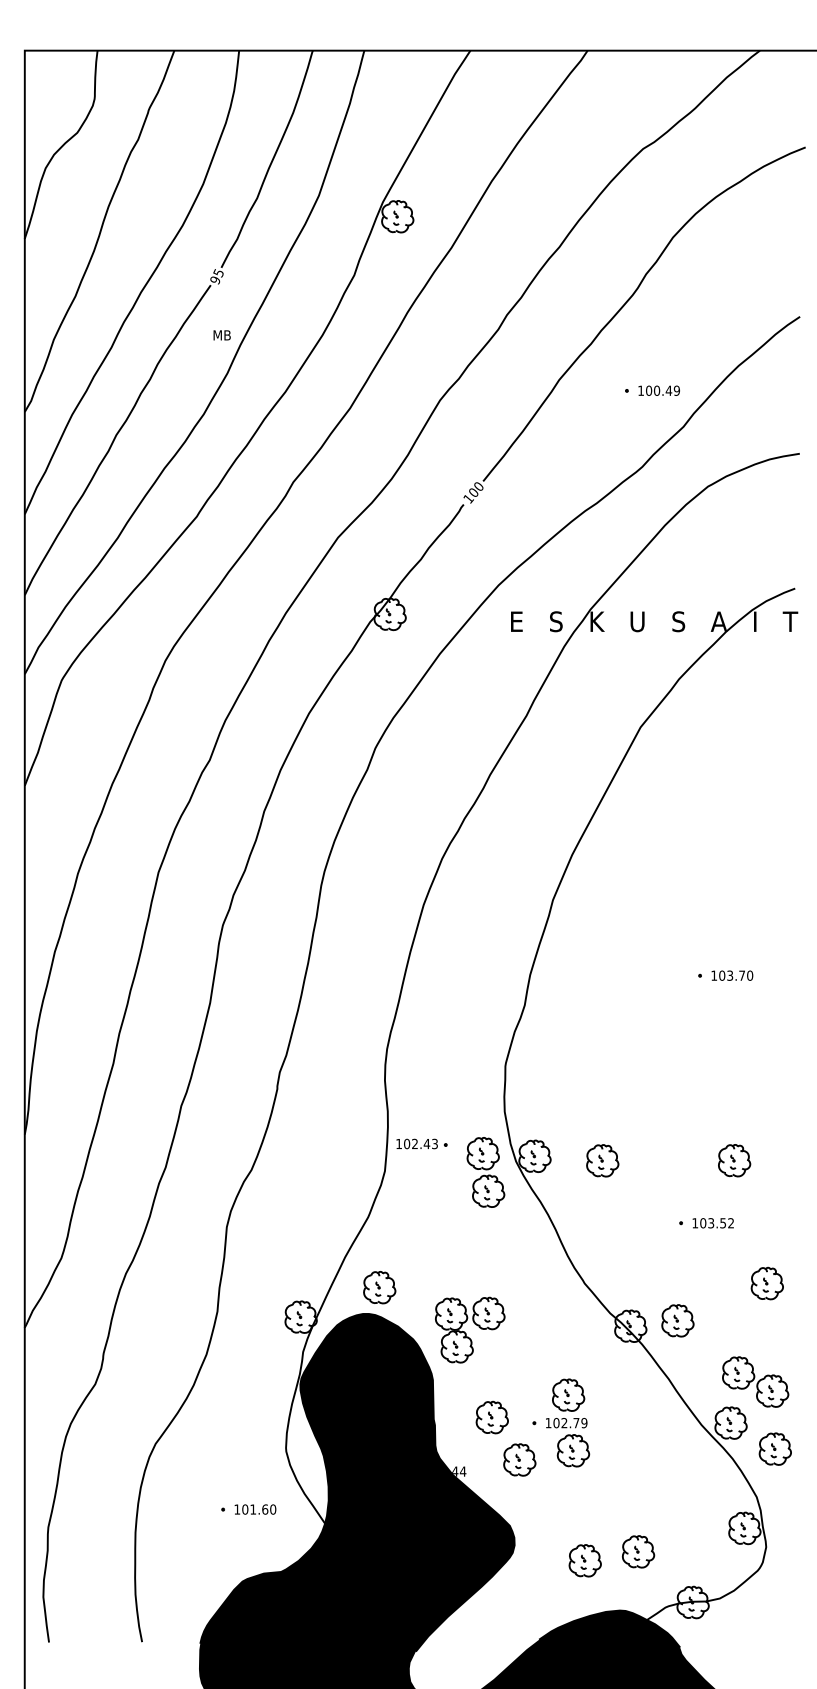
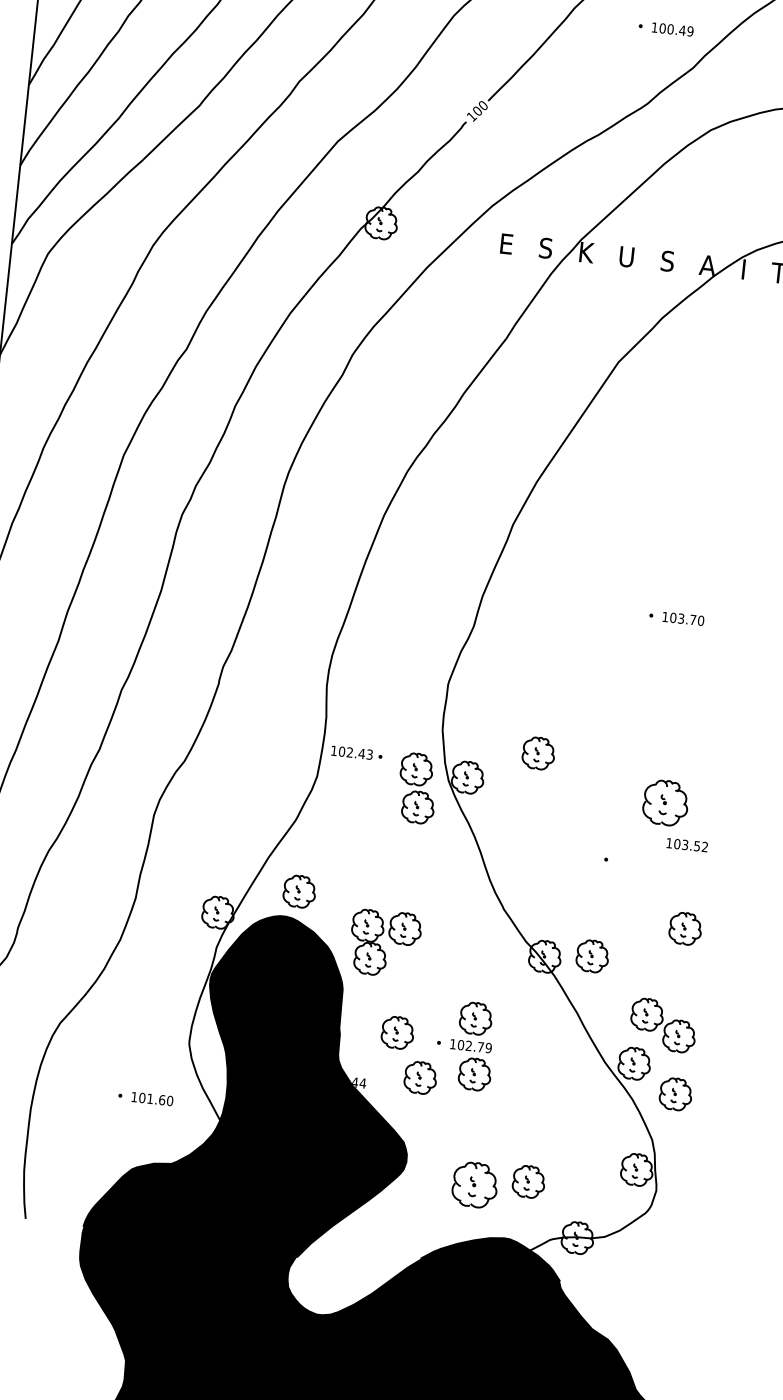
part: (602, 1160) -> (538, 753), moved
part: (734, 1160) -> (665, 802), size x1.4
text: (712, 1223) -> (686, 845), moved
part: (584, 1560) -> (474, 1184), size x1.4

